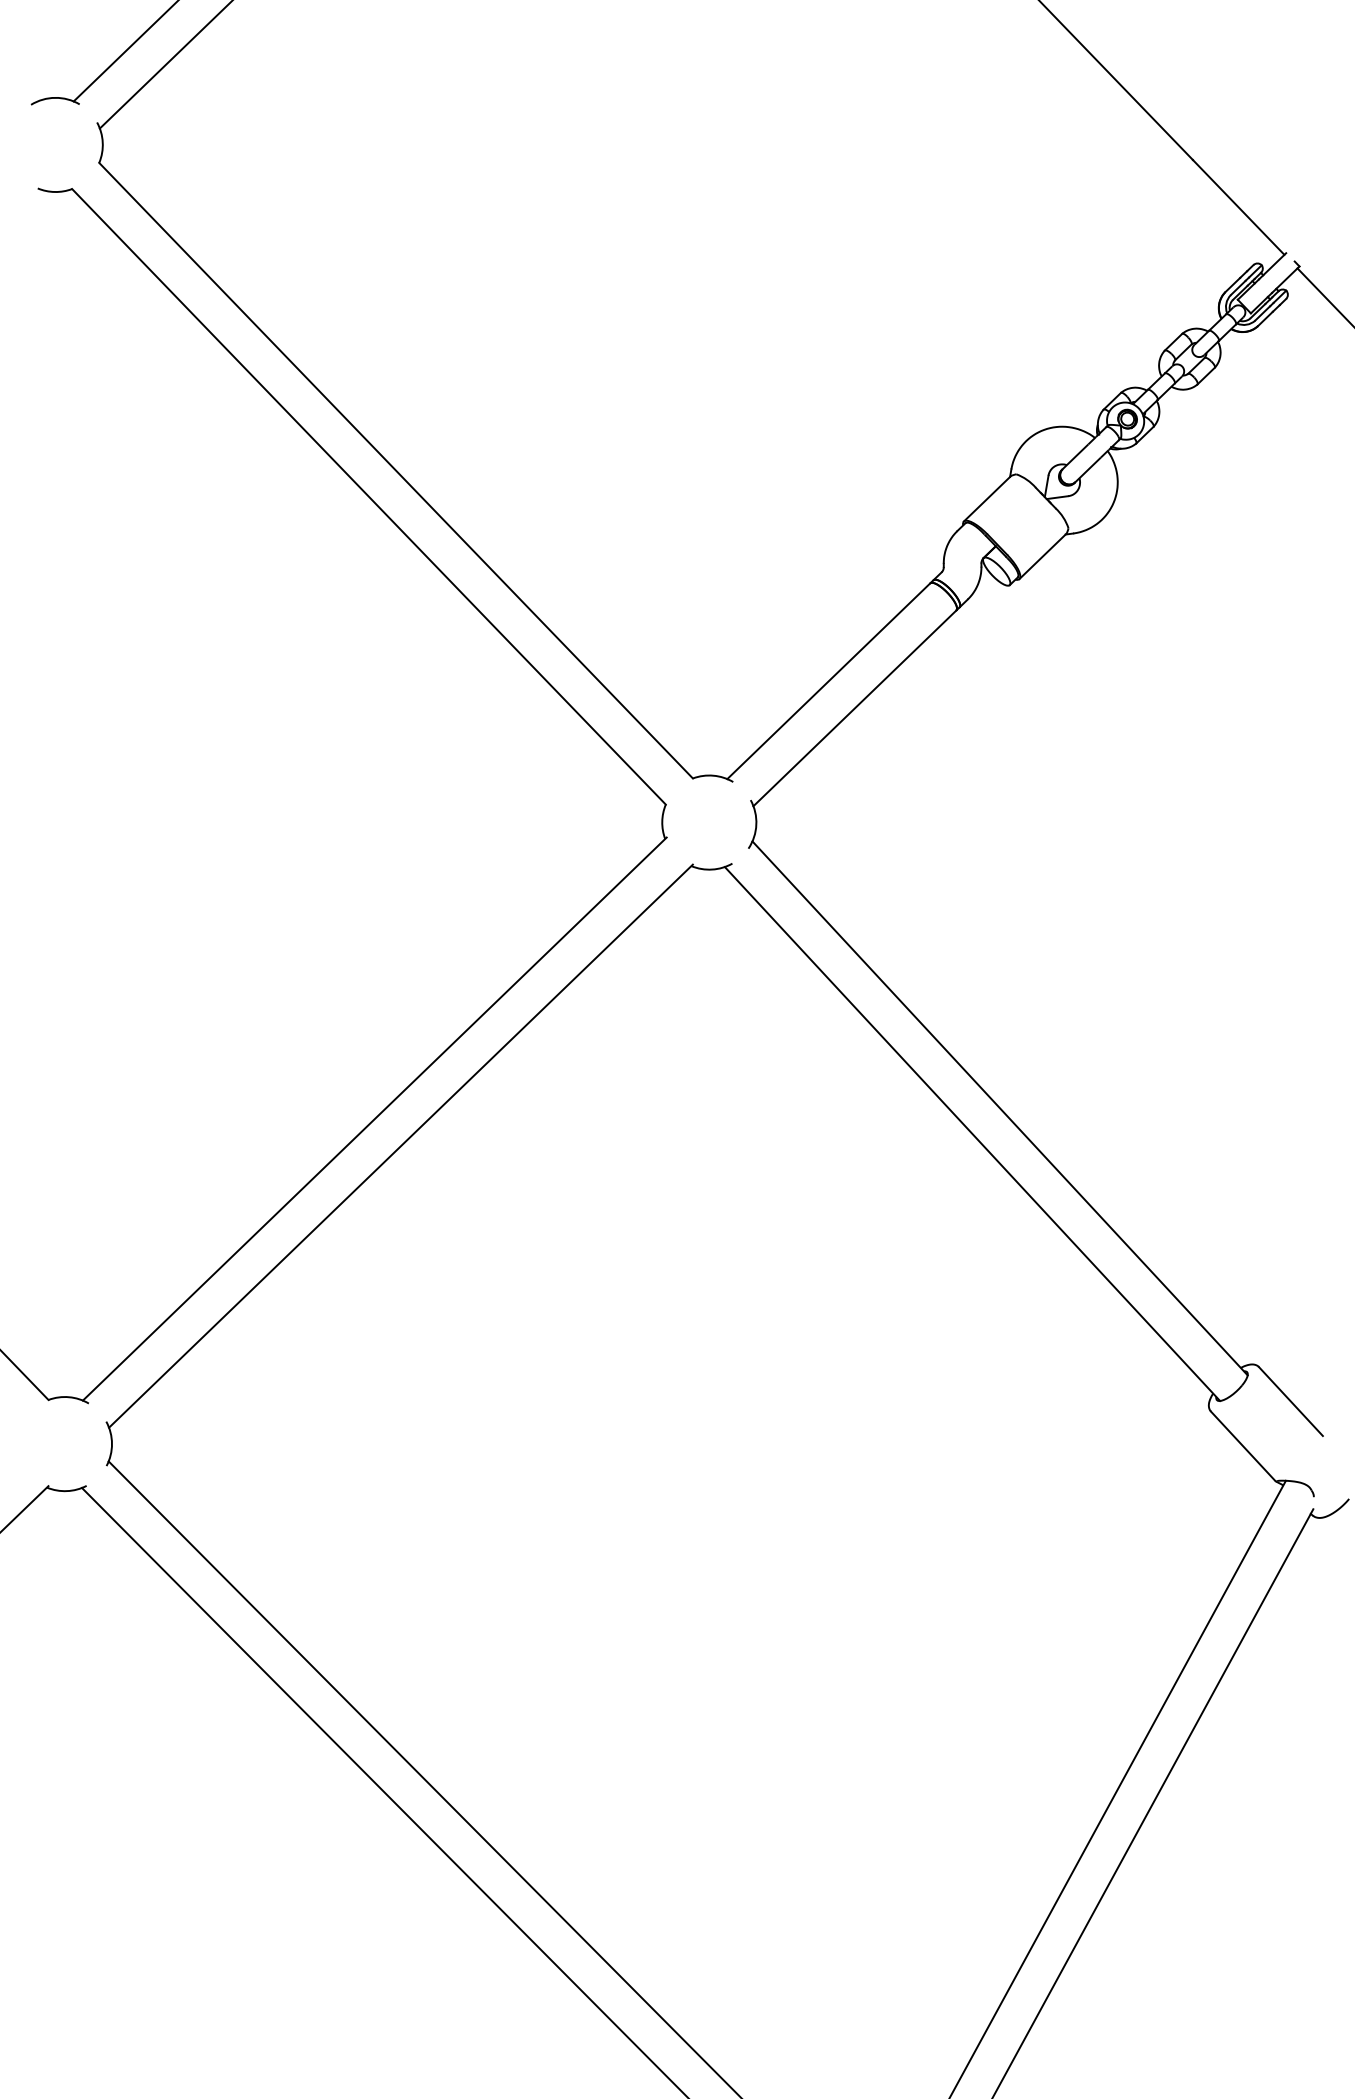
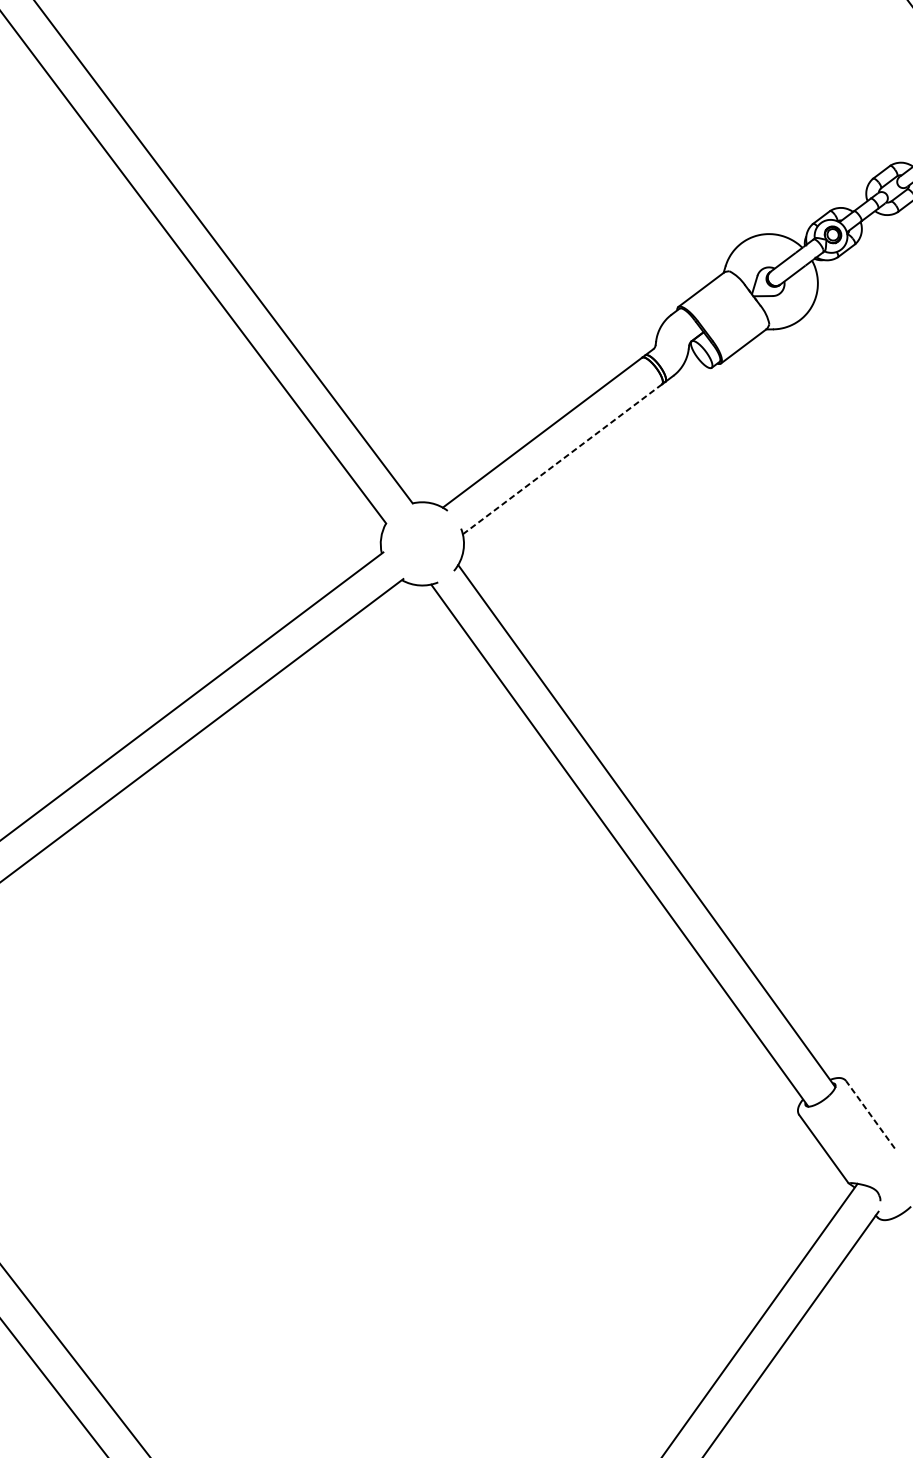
line: (854, 708) -> (562, 459), solid -> dashed
line: (1290, 1401) -> (870, 1114), solid -> dashed

